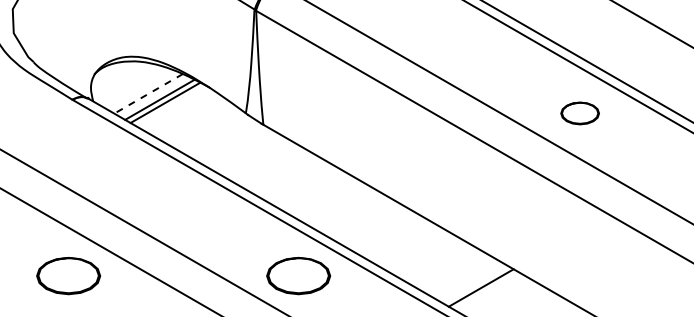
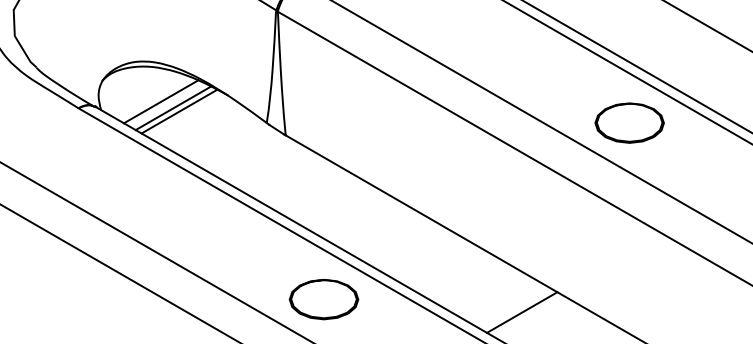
line: (148, 93) -> (161, 101), dashed -> solid
part: (579, 113) -> (628, 123), size x1.67
part: (68, 275) -> (74, 298), removed

